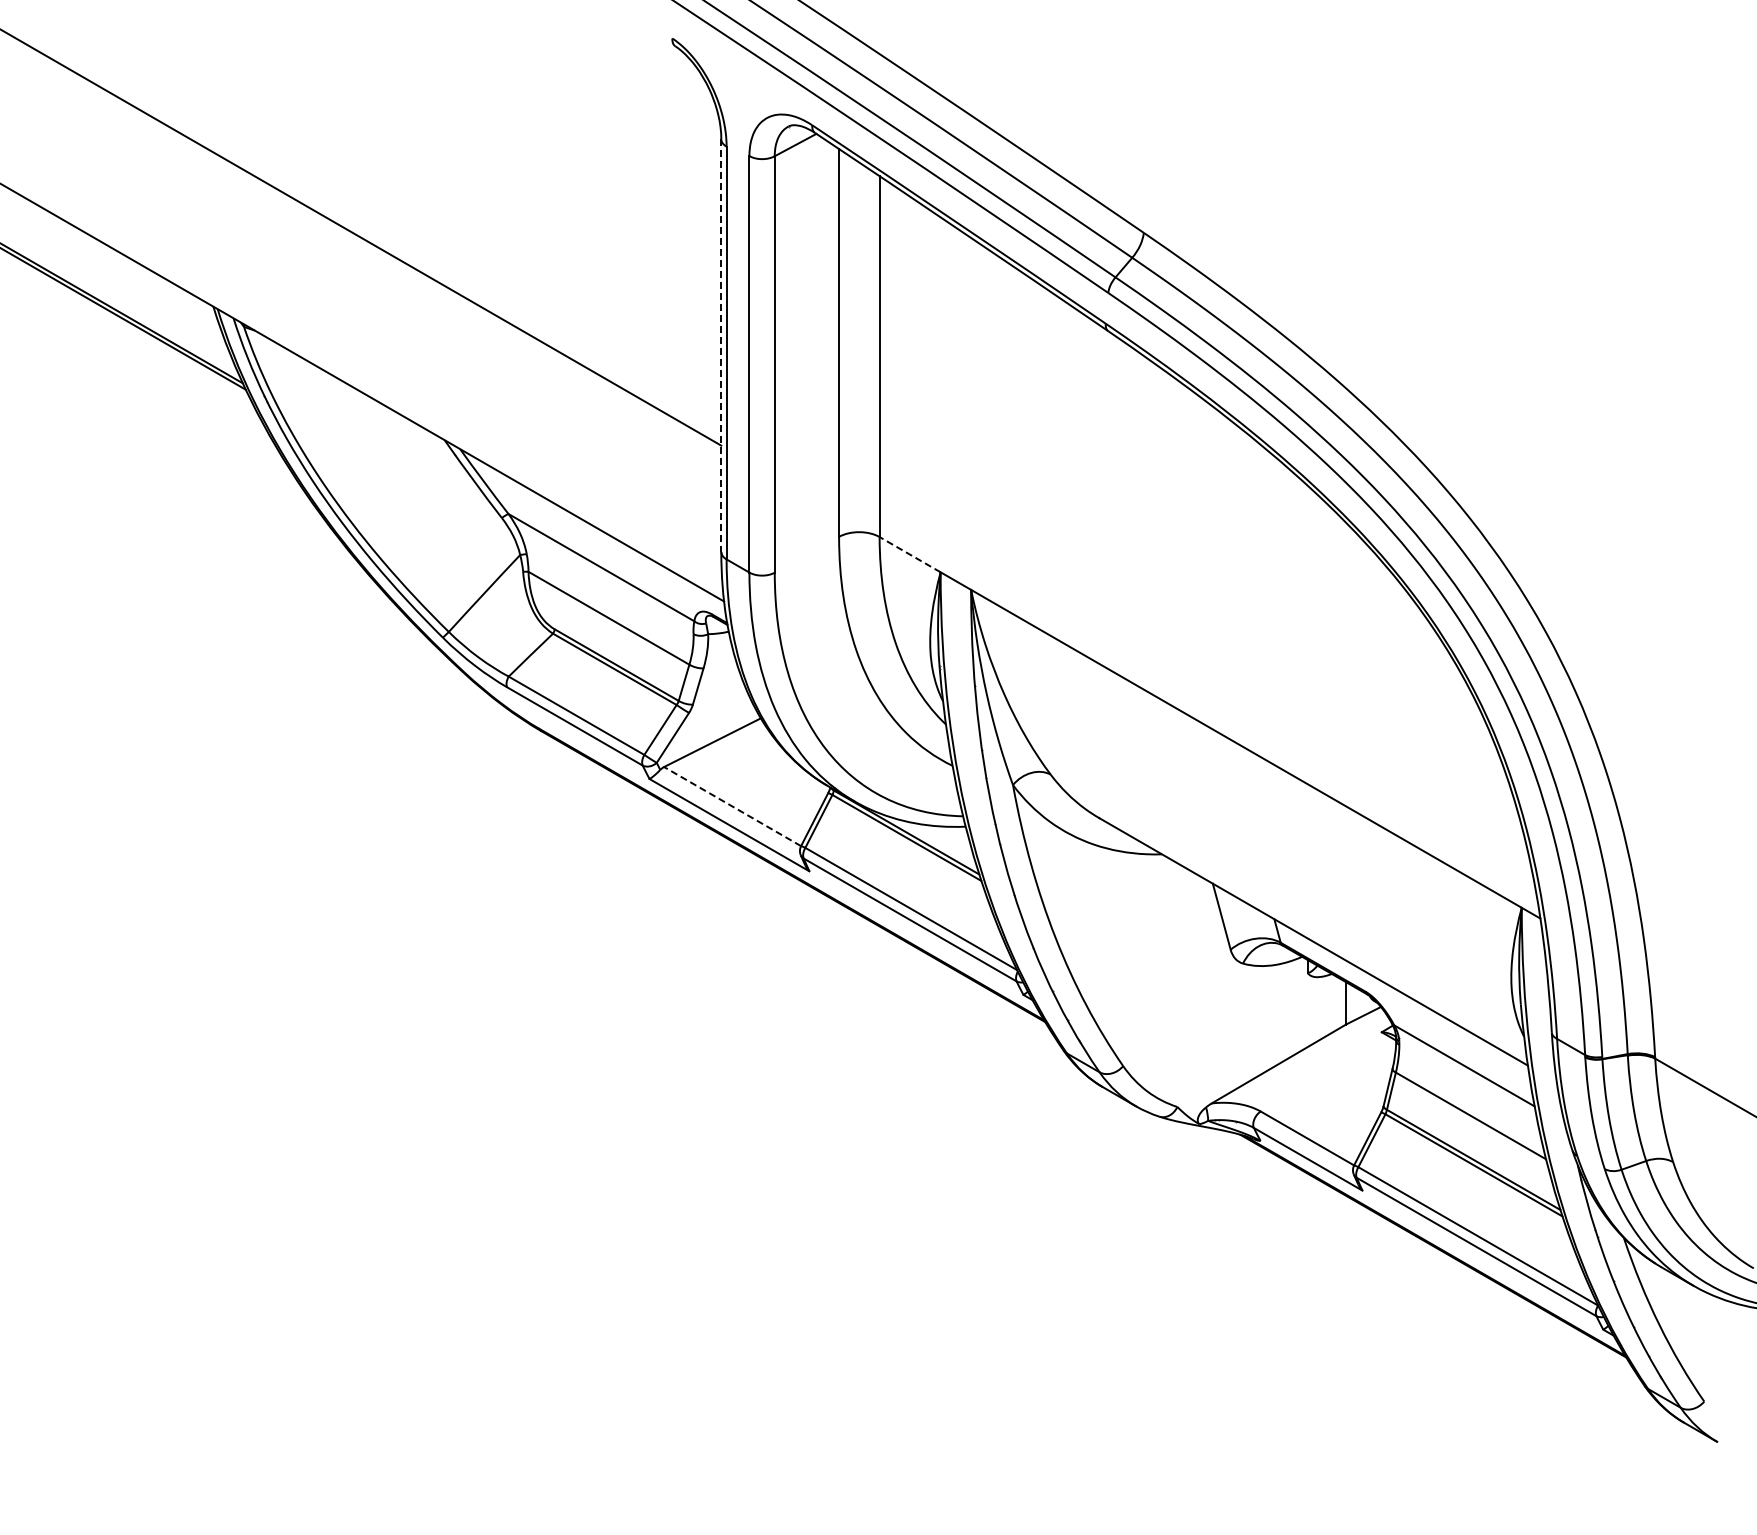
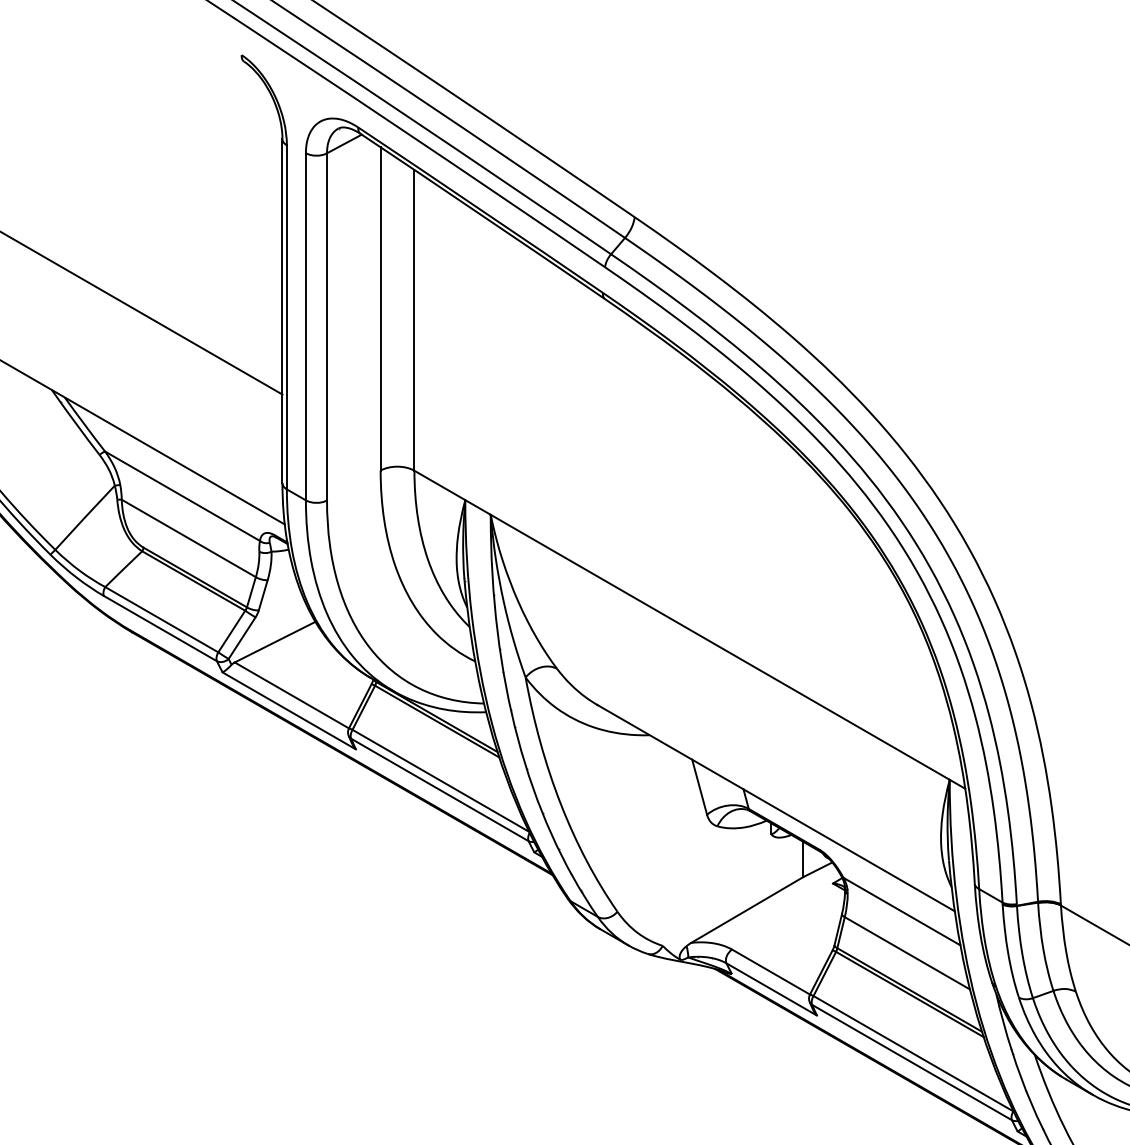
line: (721, 346) -> (282, 311), dashed -> solid
line: (909, 554) -> (439, 485), dashed -> solid
line: (732, 806) -> (291, 695), dashed -> solid

